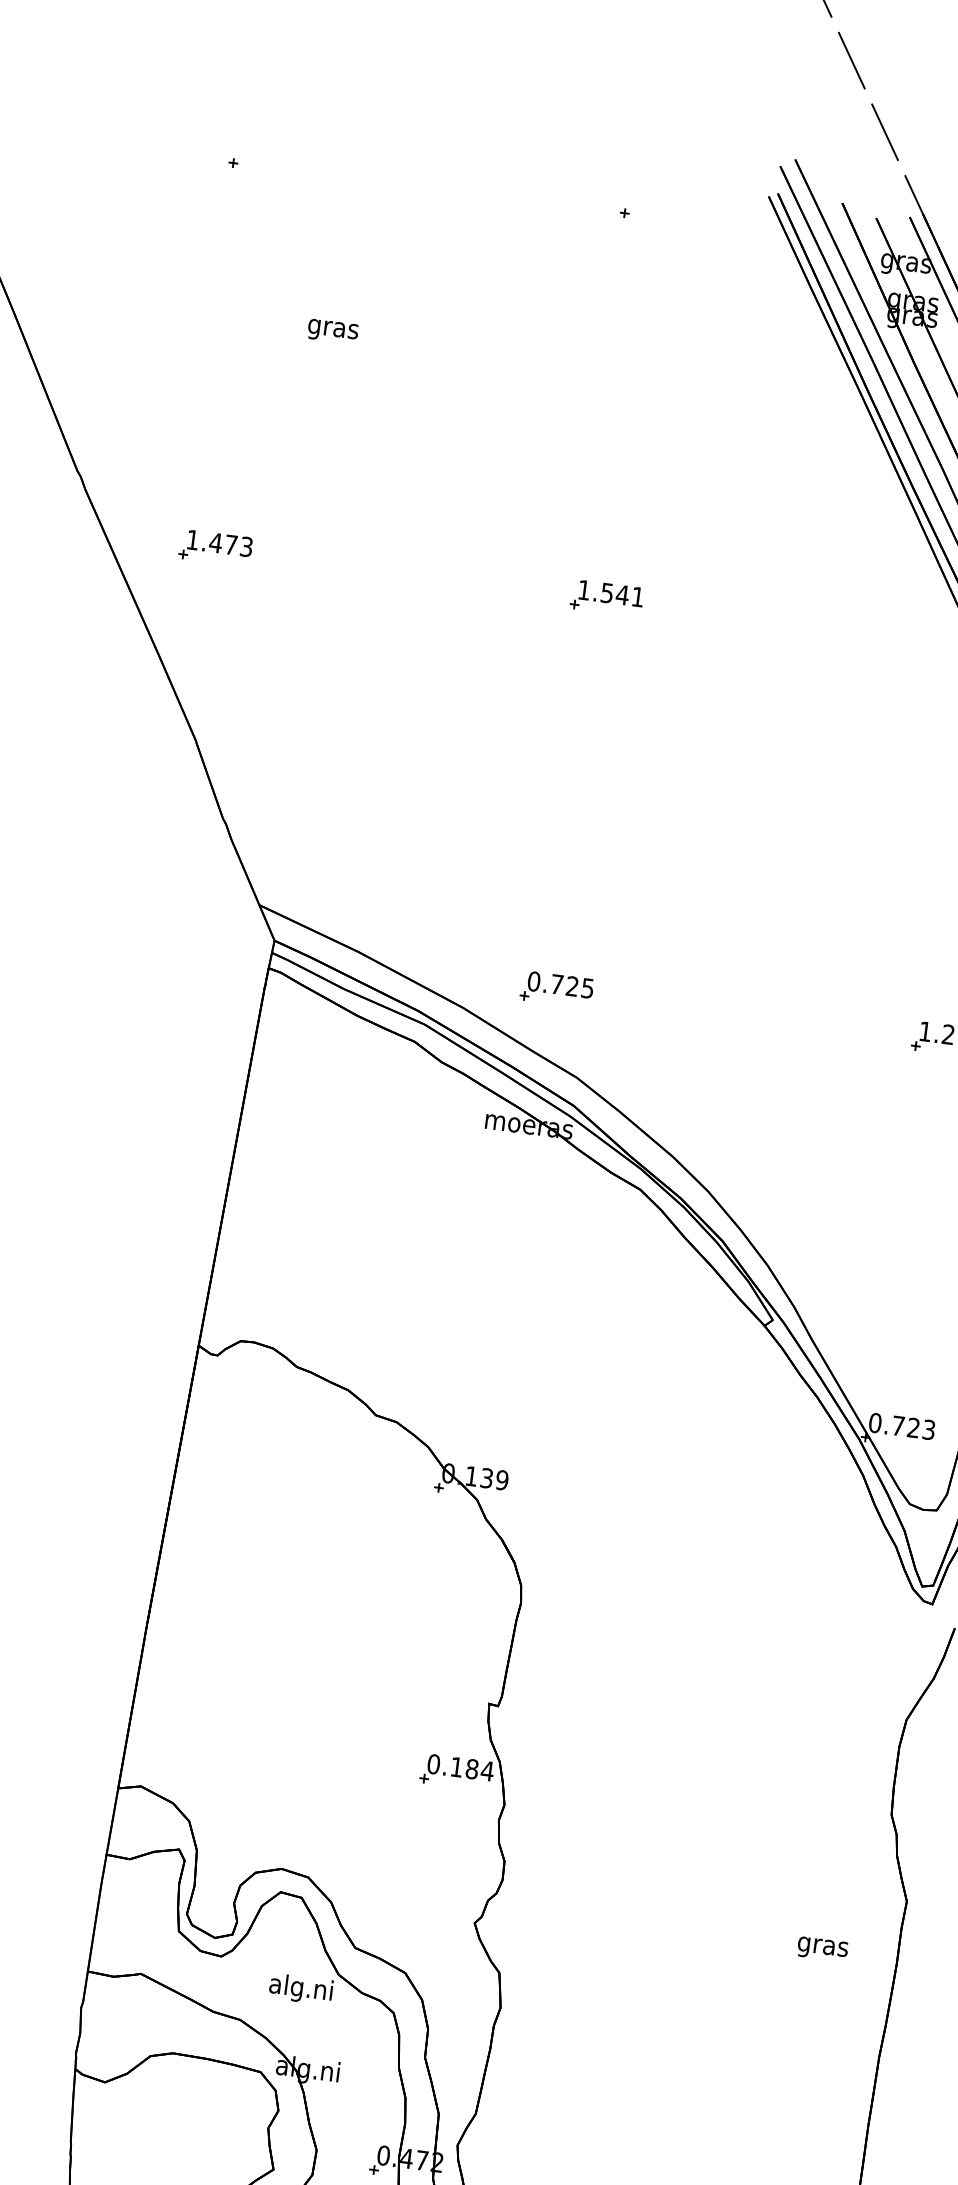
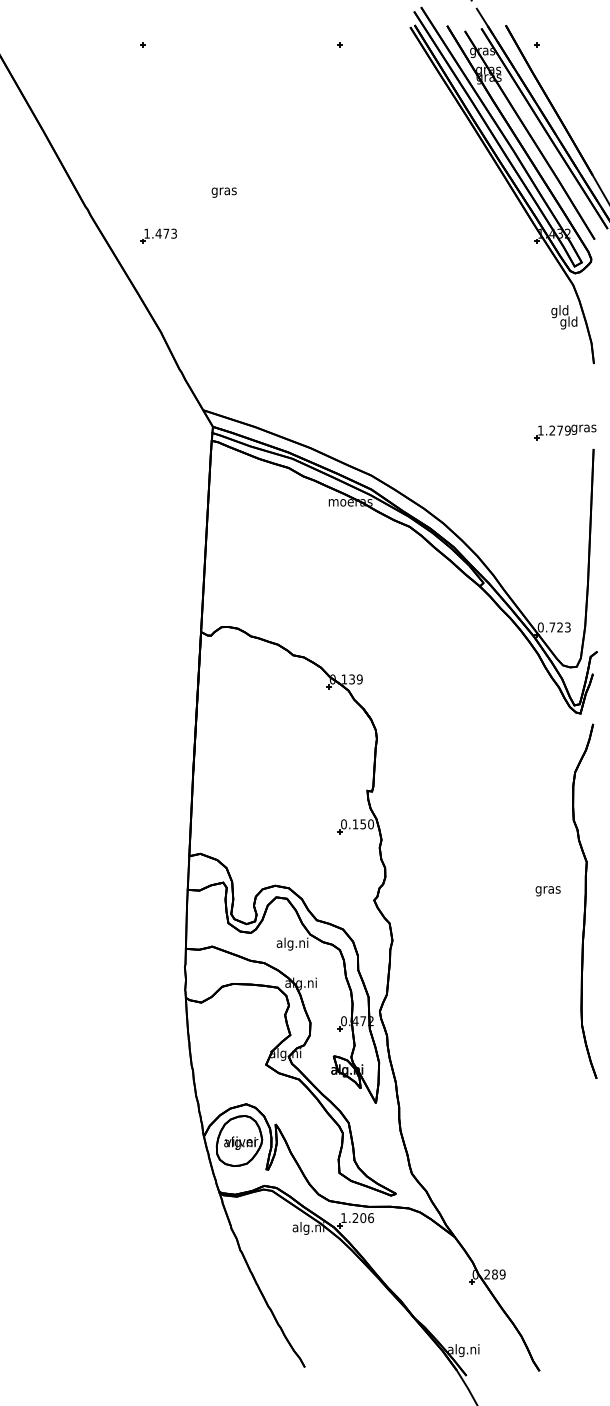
text: (331, 331) -> (223, 192), moved
part: (606, 596) -> (355, 235), removed
part: (556, 988) -> (355, 432), removed
text: (480, 1770) -> (367, 824), 0.184 -> 0.150

